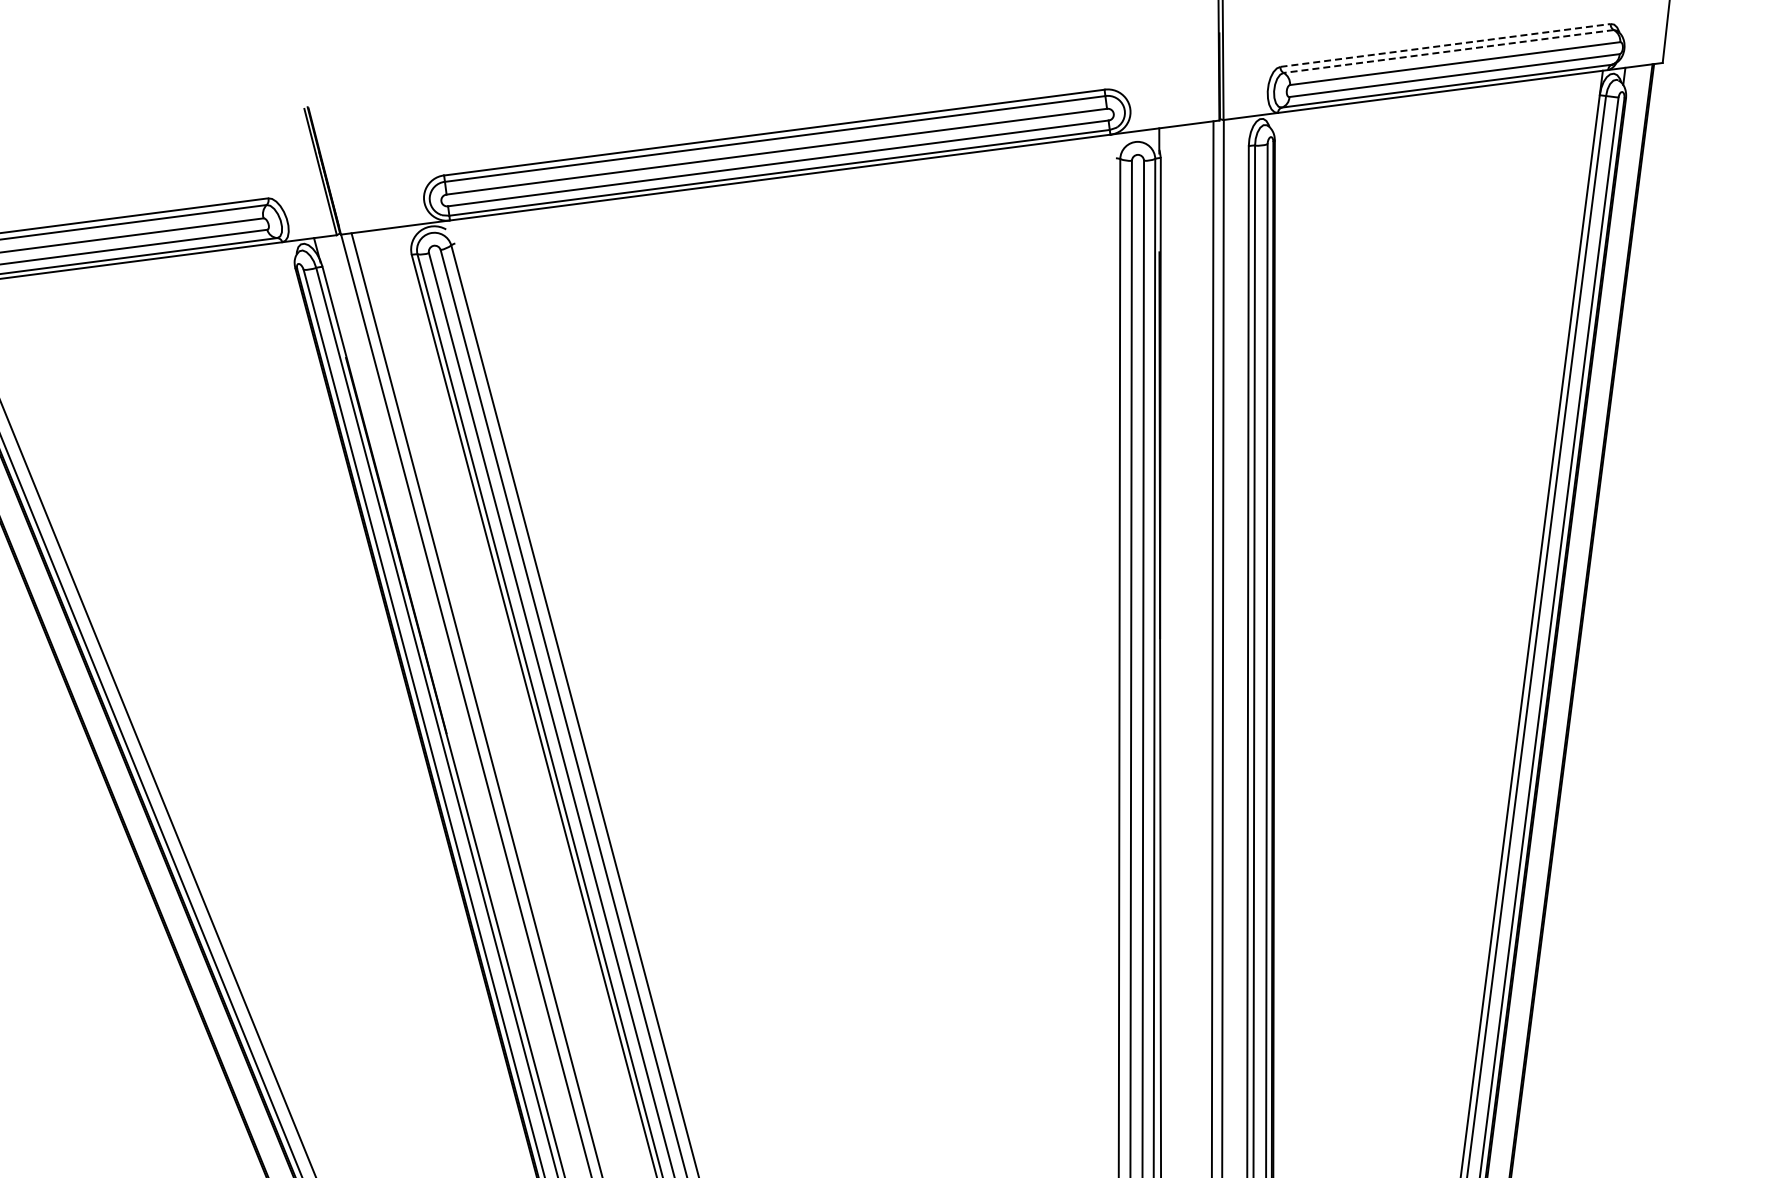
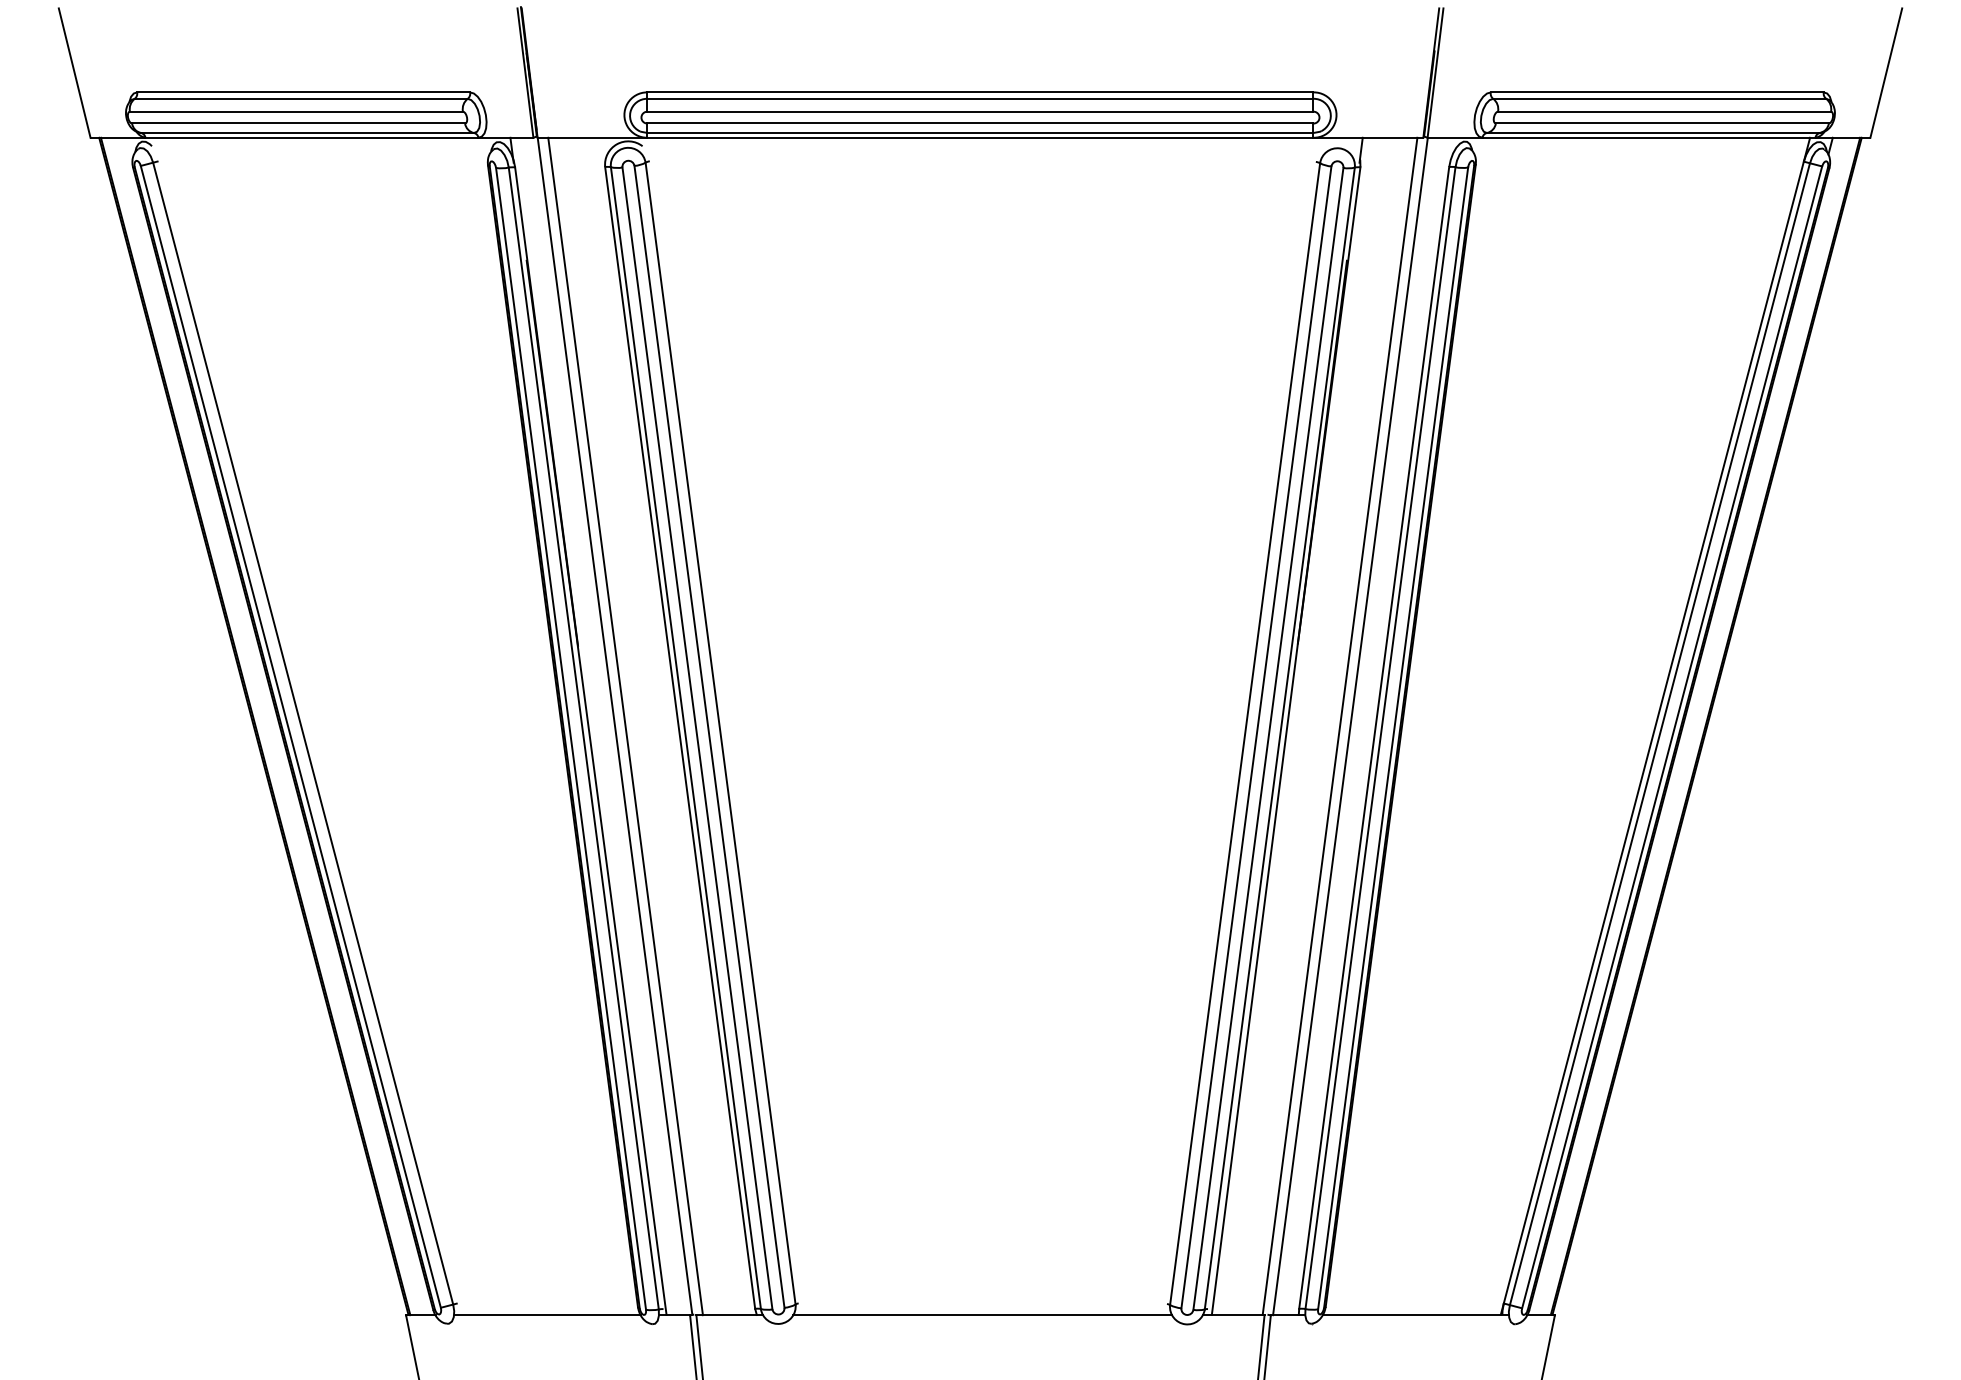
line: (1445, 45) -> (1657, 92), dashed -> solid
line: (1448, 51) -> (1659, 98), dashed -> solid

